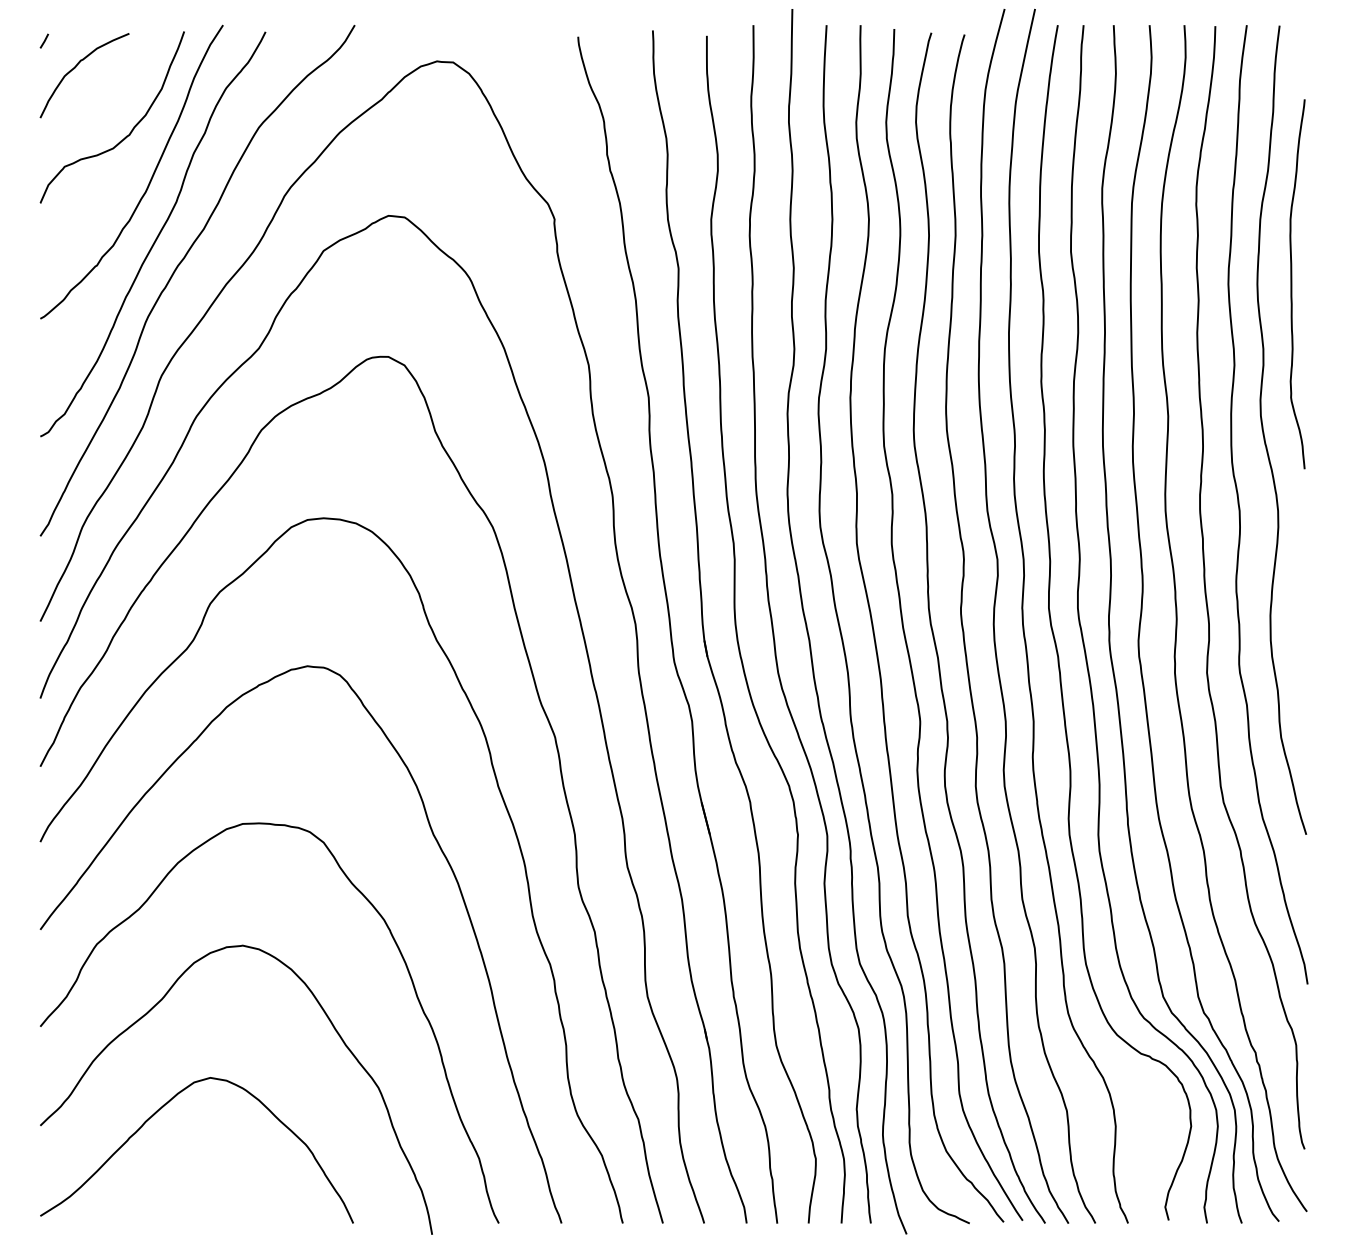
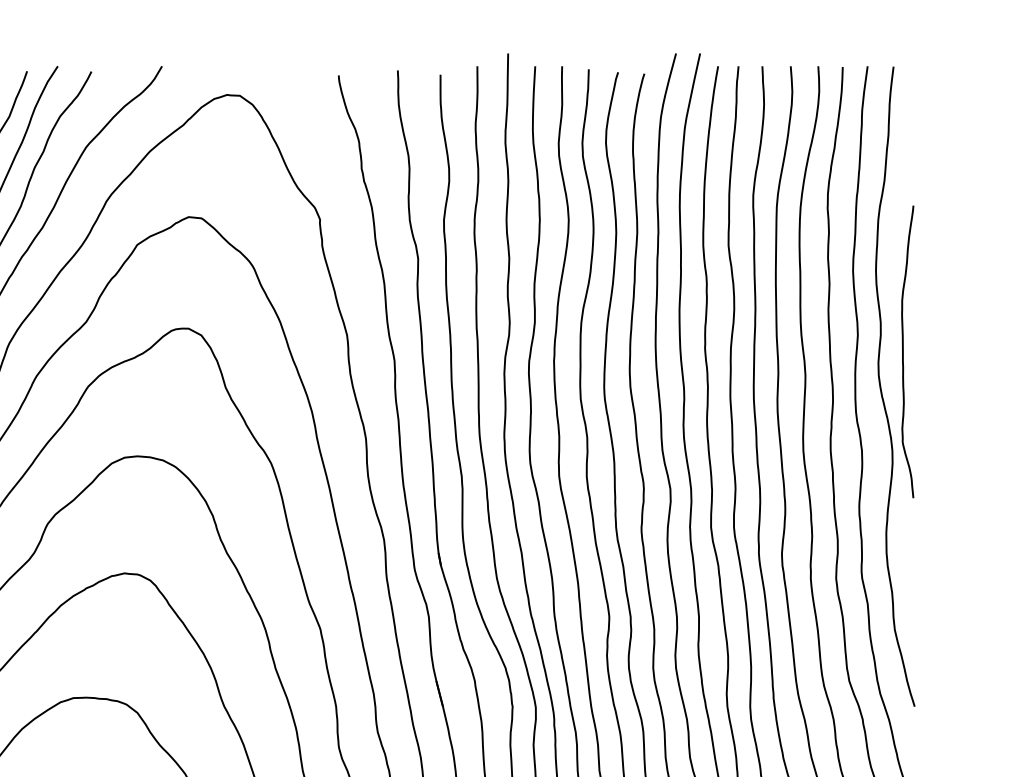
curve: (1292, 284) -> (903, 352), moved

